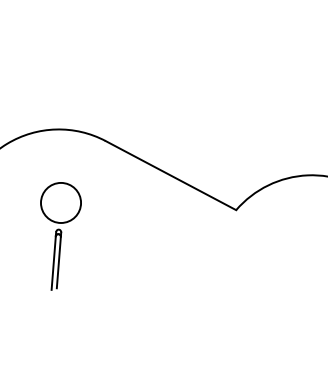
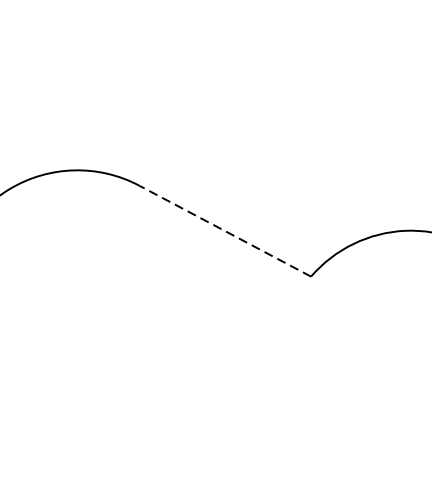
line: (170, 175) -> (224, 230), solid -> dashed
part: (60, 236) -> (79, 311), removed

